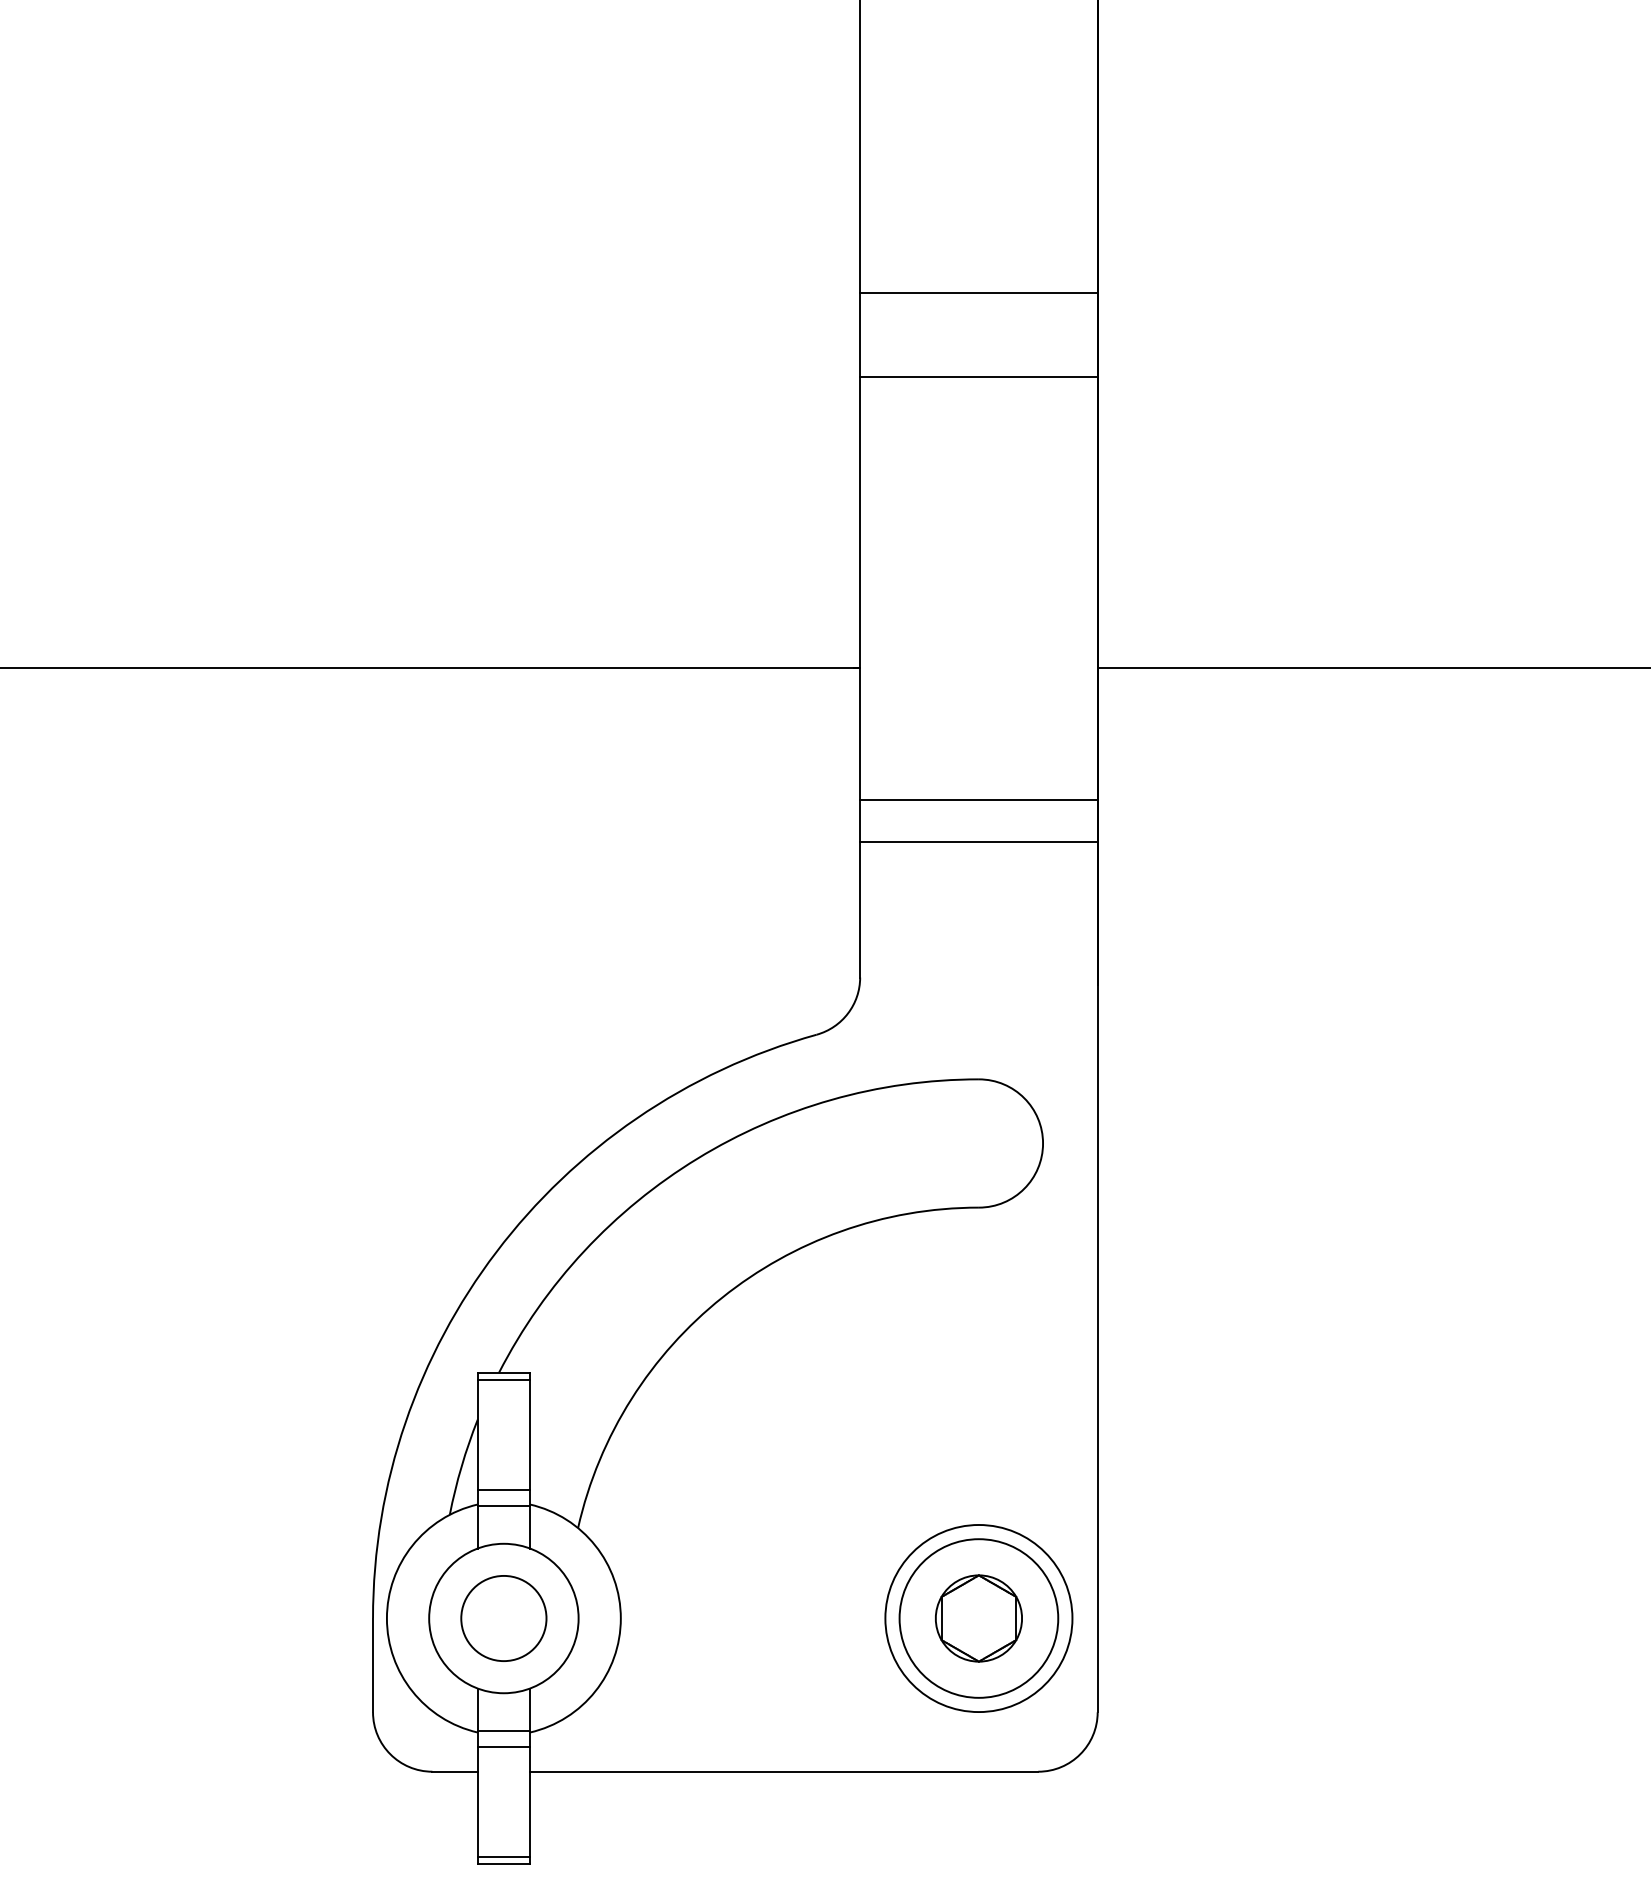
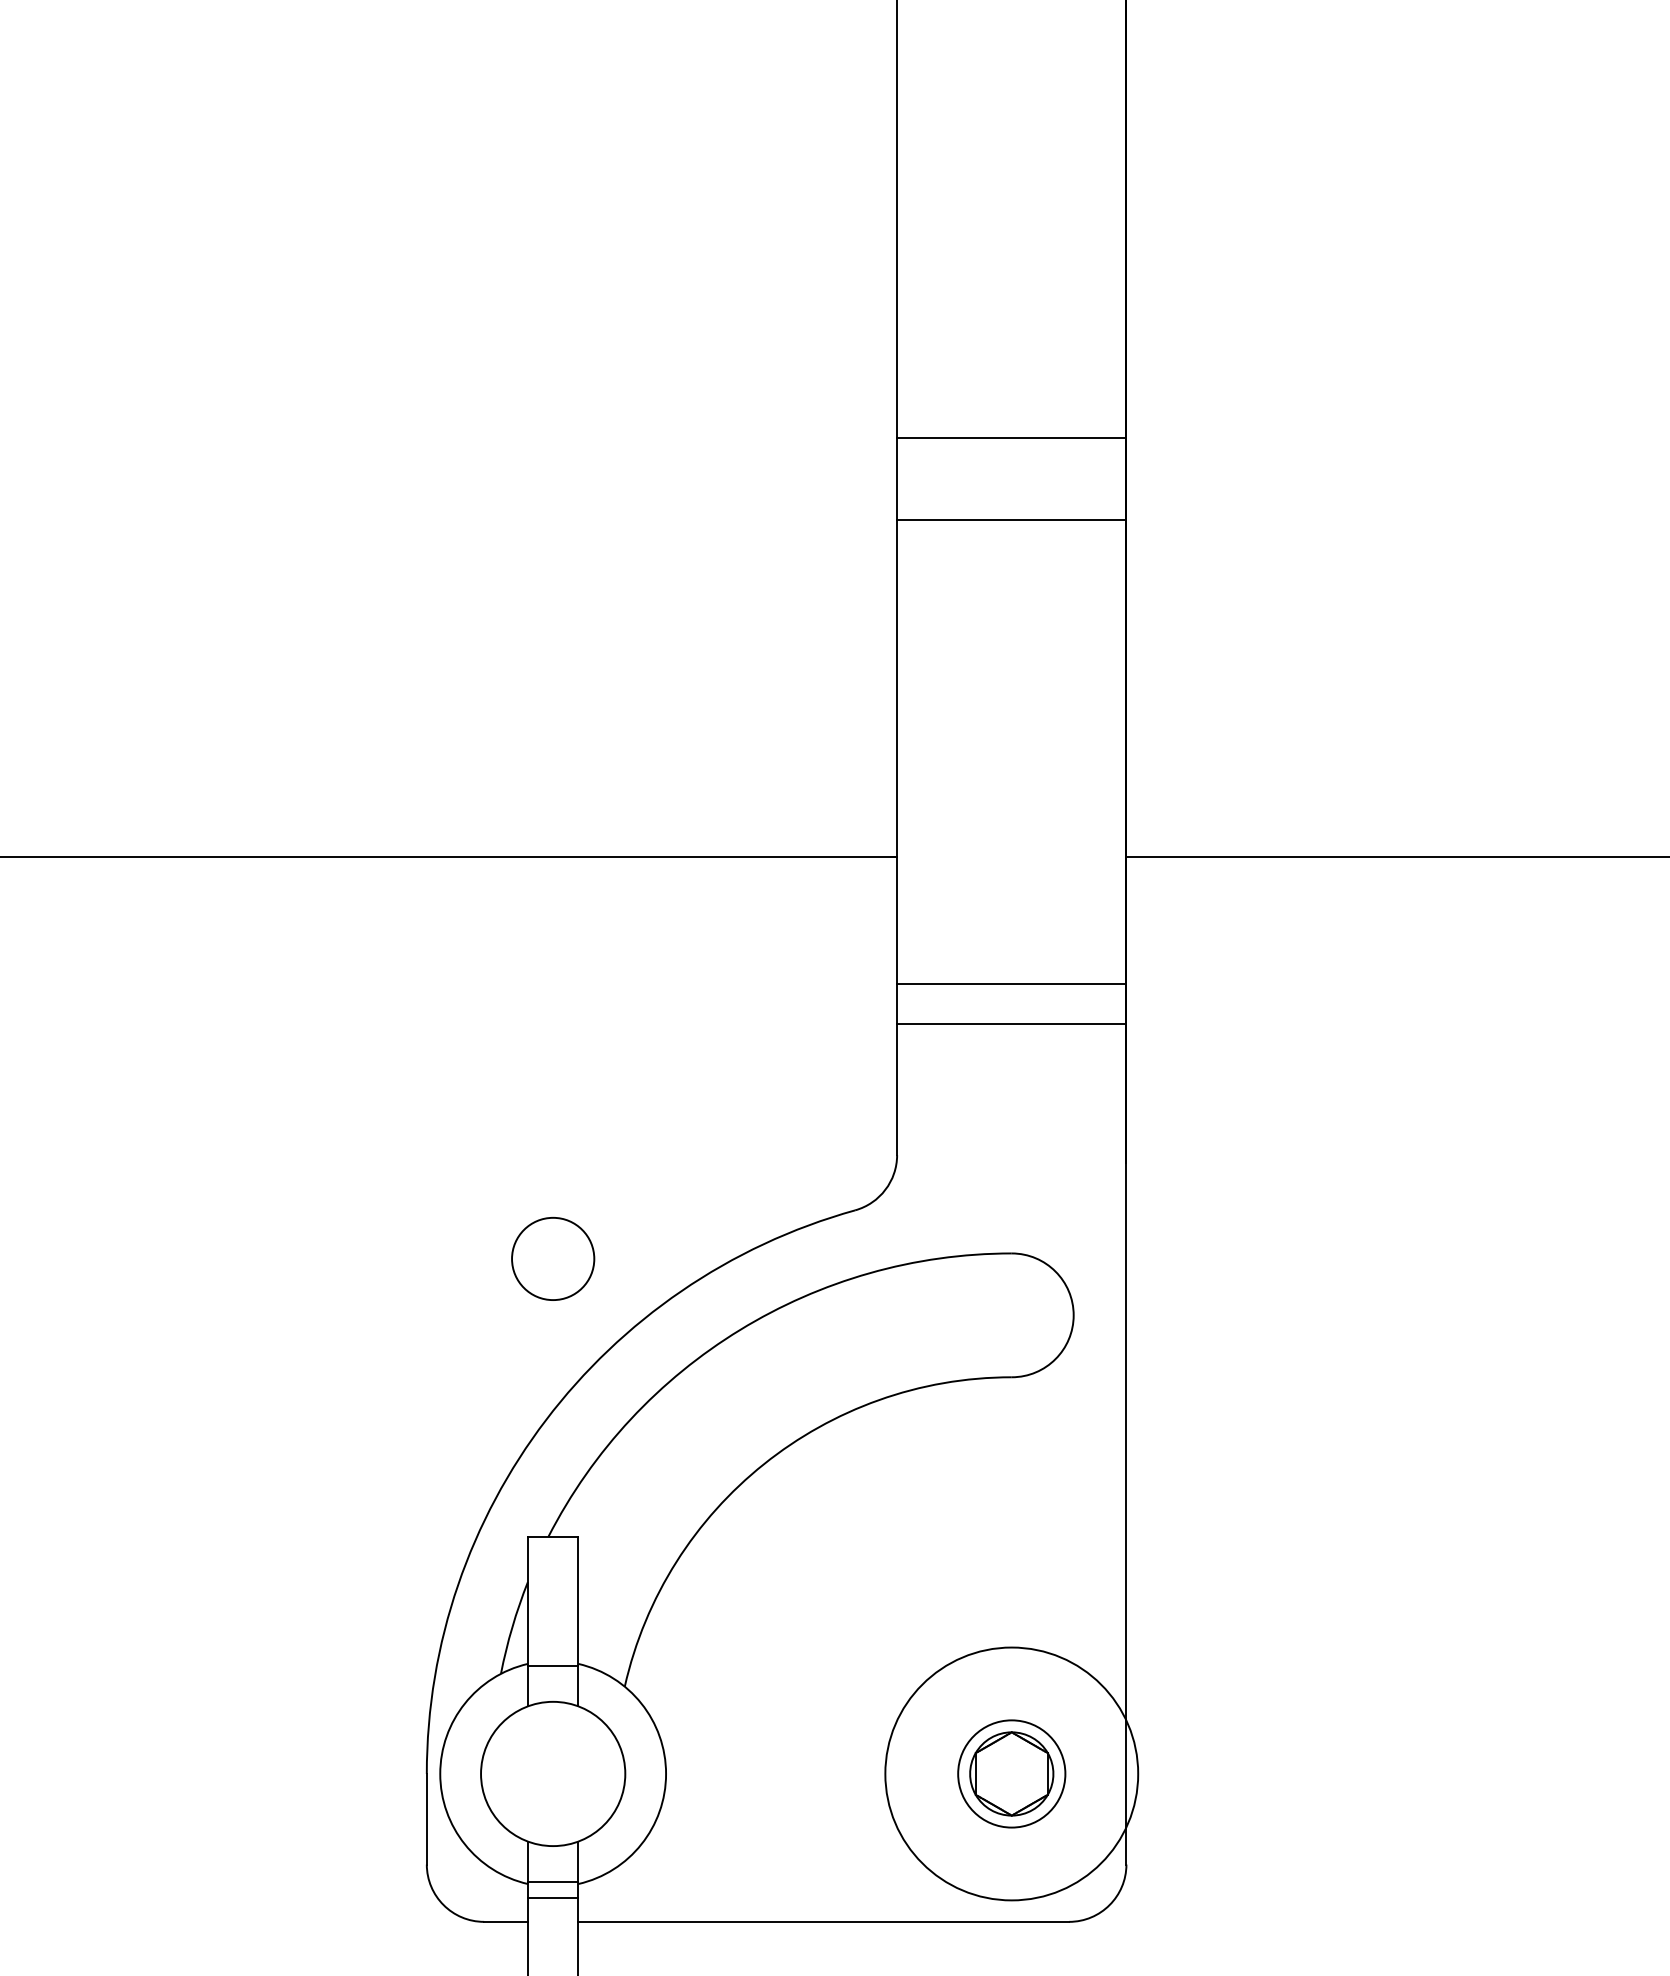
line: (978, 293) -> (1011, 438), moved
line: (978, 377) -> (1011, 520), moved
line: (503, 1380) -> (552, 1544), removed
line: (503, 1490) -> (552, 1650), removed
circle: (504, 1618) -> (553, 1258), moved
circle: (978, 1618) -> (1011, 1773), size x0.7
circle: (978, 1618) -> (1011, 1773), size x1.4

